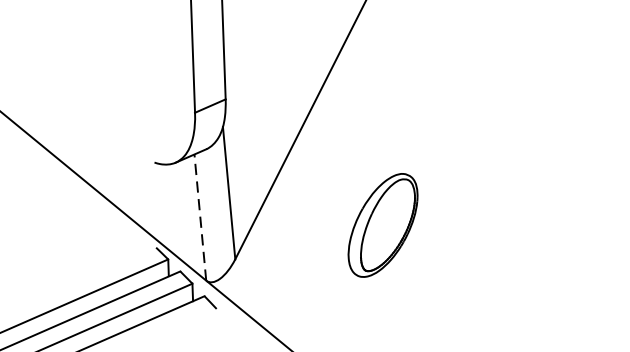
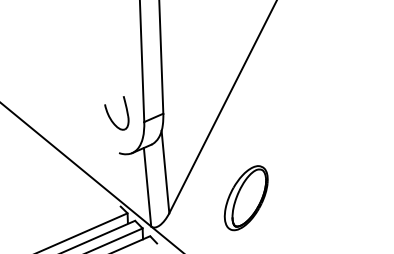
part: (140, 103) -> (110, 116), added
line: (200, 216) -> (147, 186), dashed -> solid
part: (381, 225) -> (245, 198), moved

